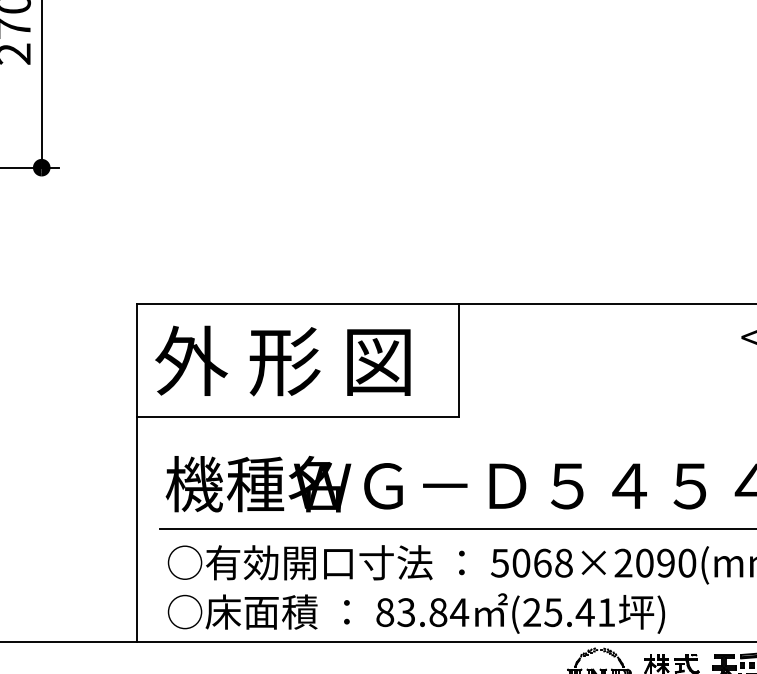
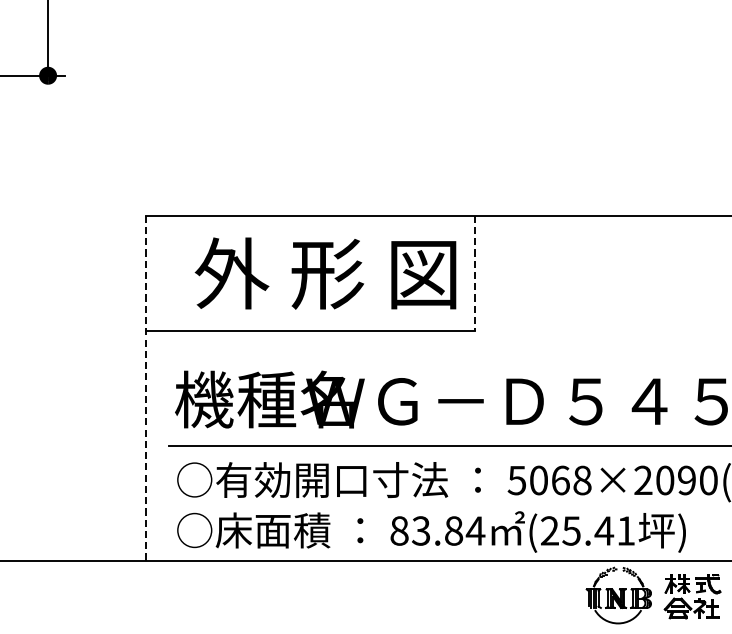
text: (282, 360) -> (325, 273), moved
line: (458, 361) -> (474, 274), solid -> dashed
line: (137, 472) -> (146, 387), solid -> dashed

